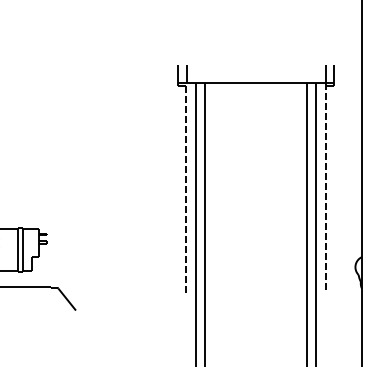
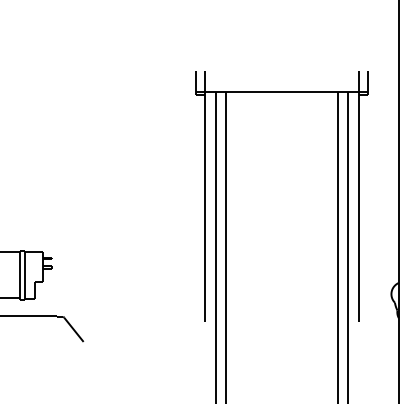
line: (185, 187) -> (204, 206), dashed -> solid
line: (326, 188) -> (359, 207), dashed -> solid

